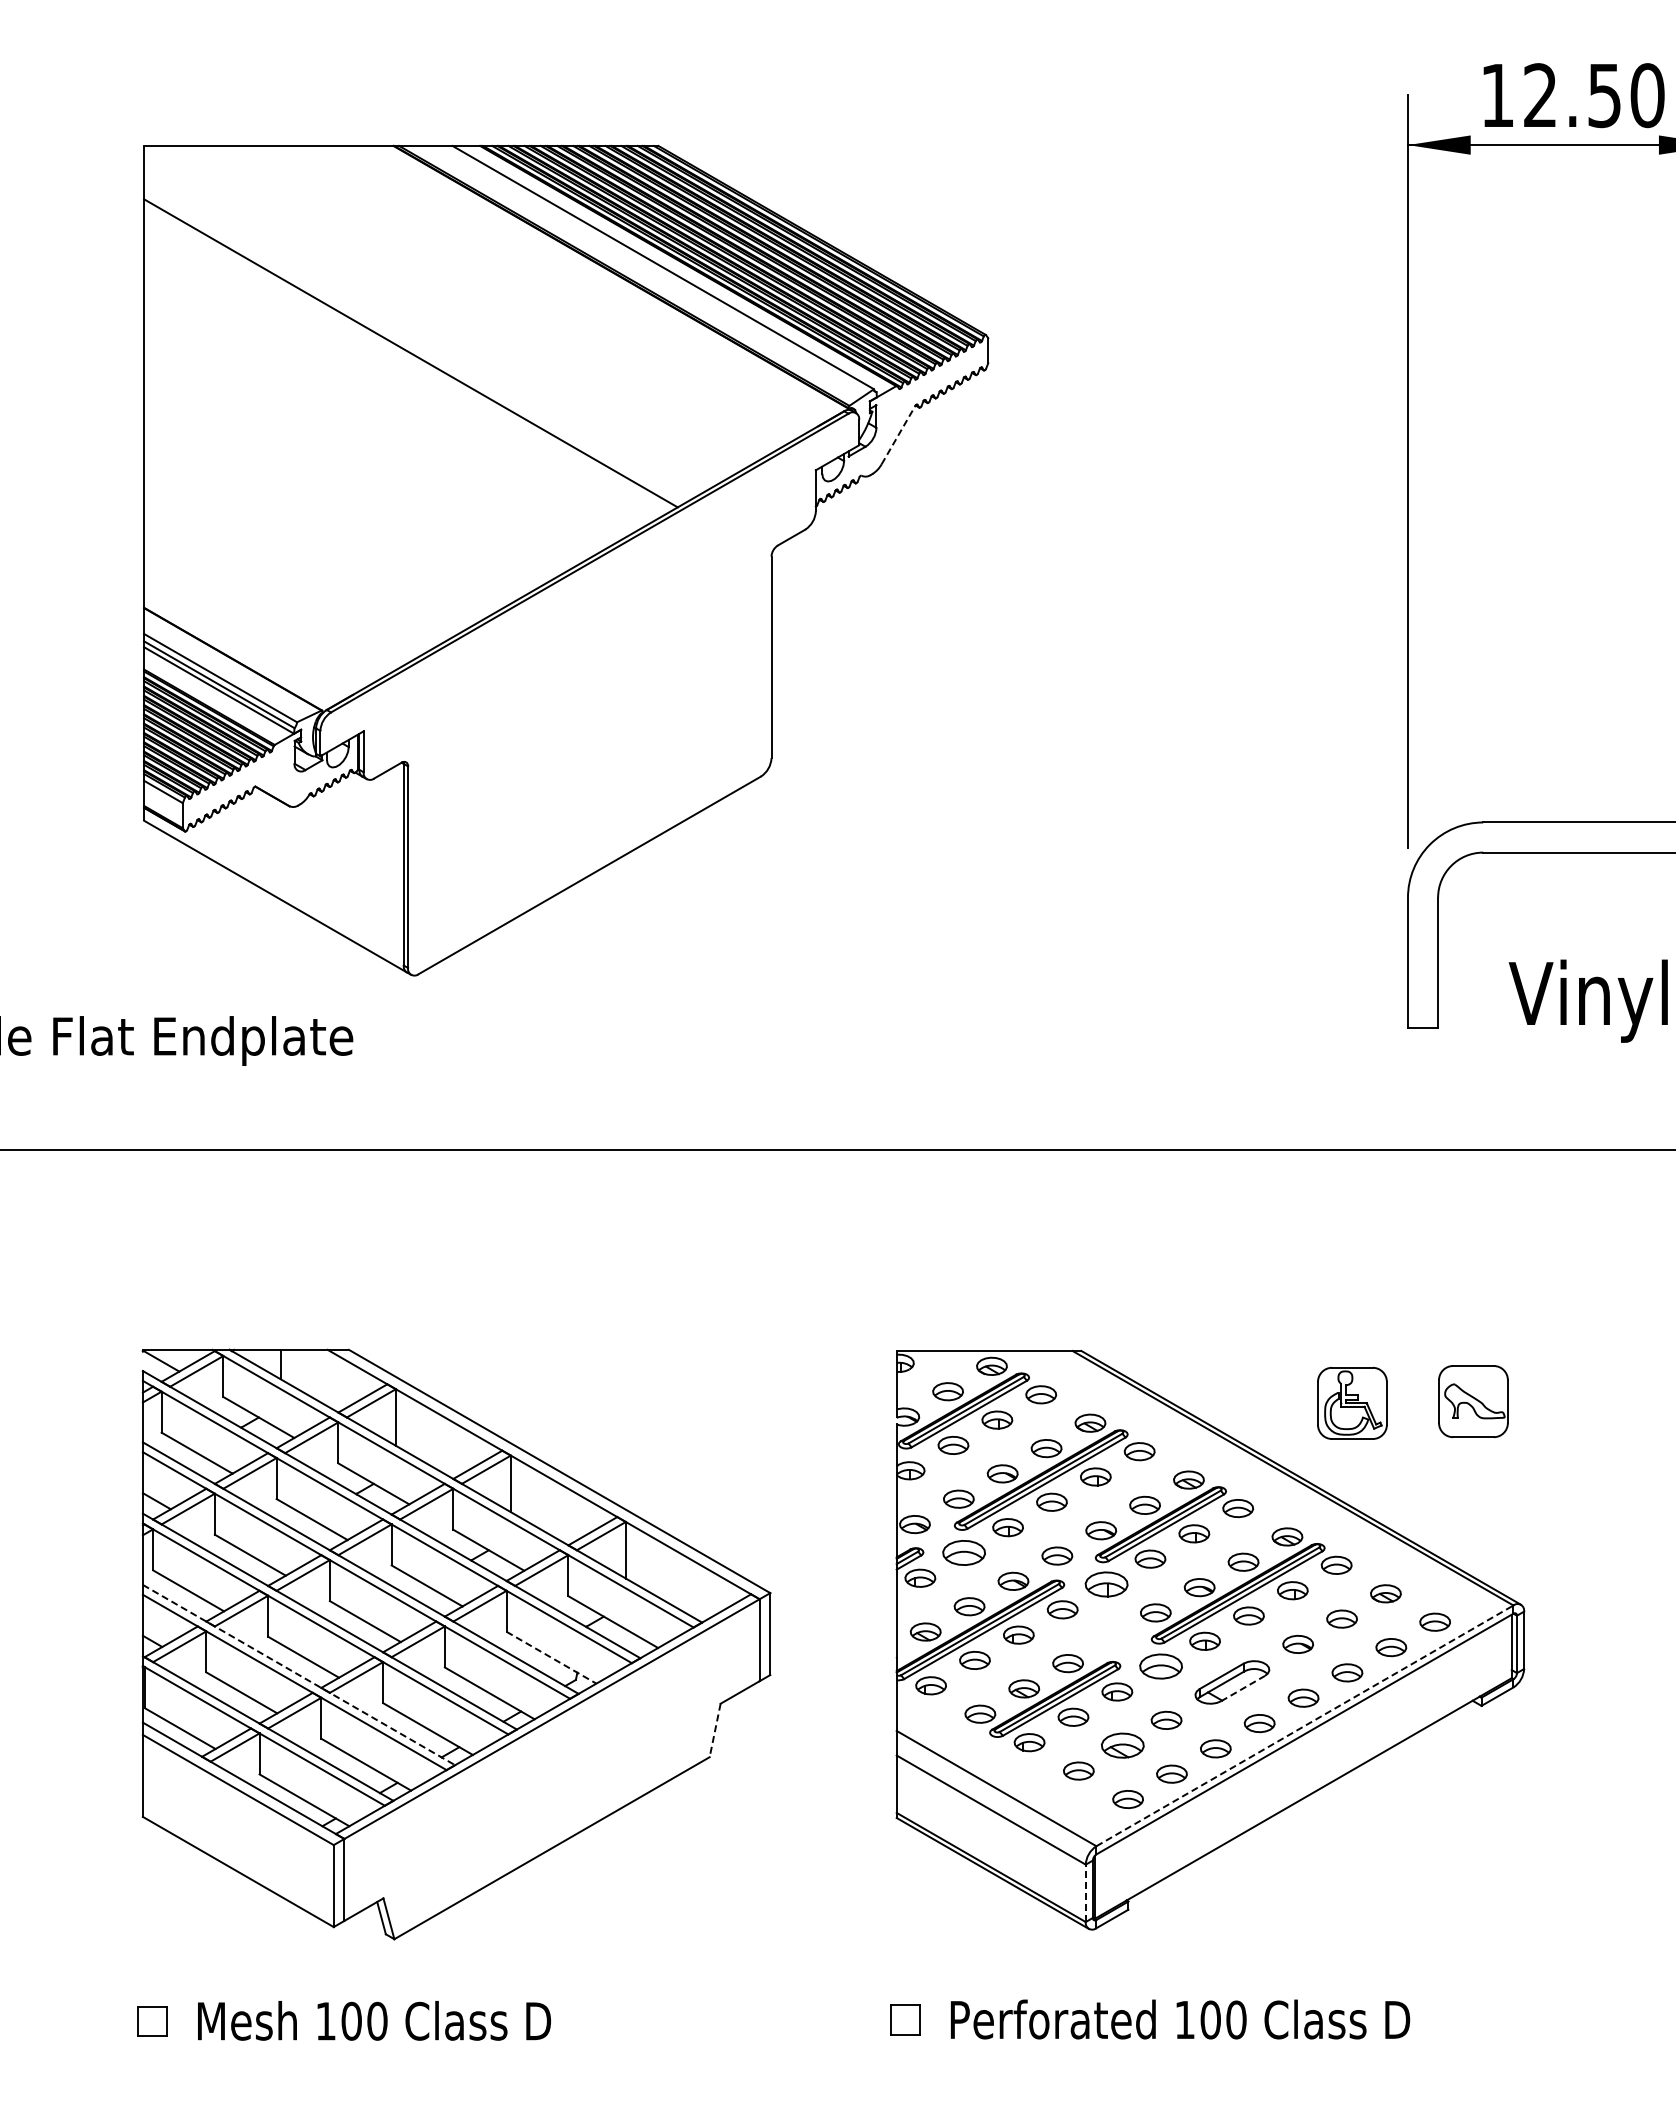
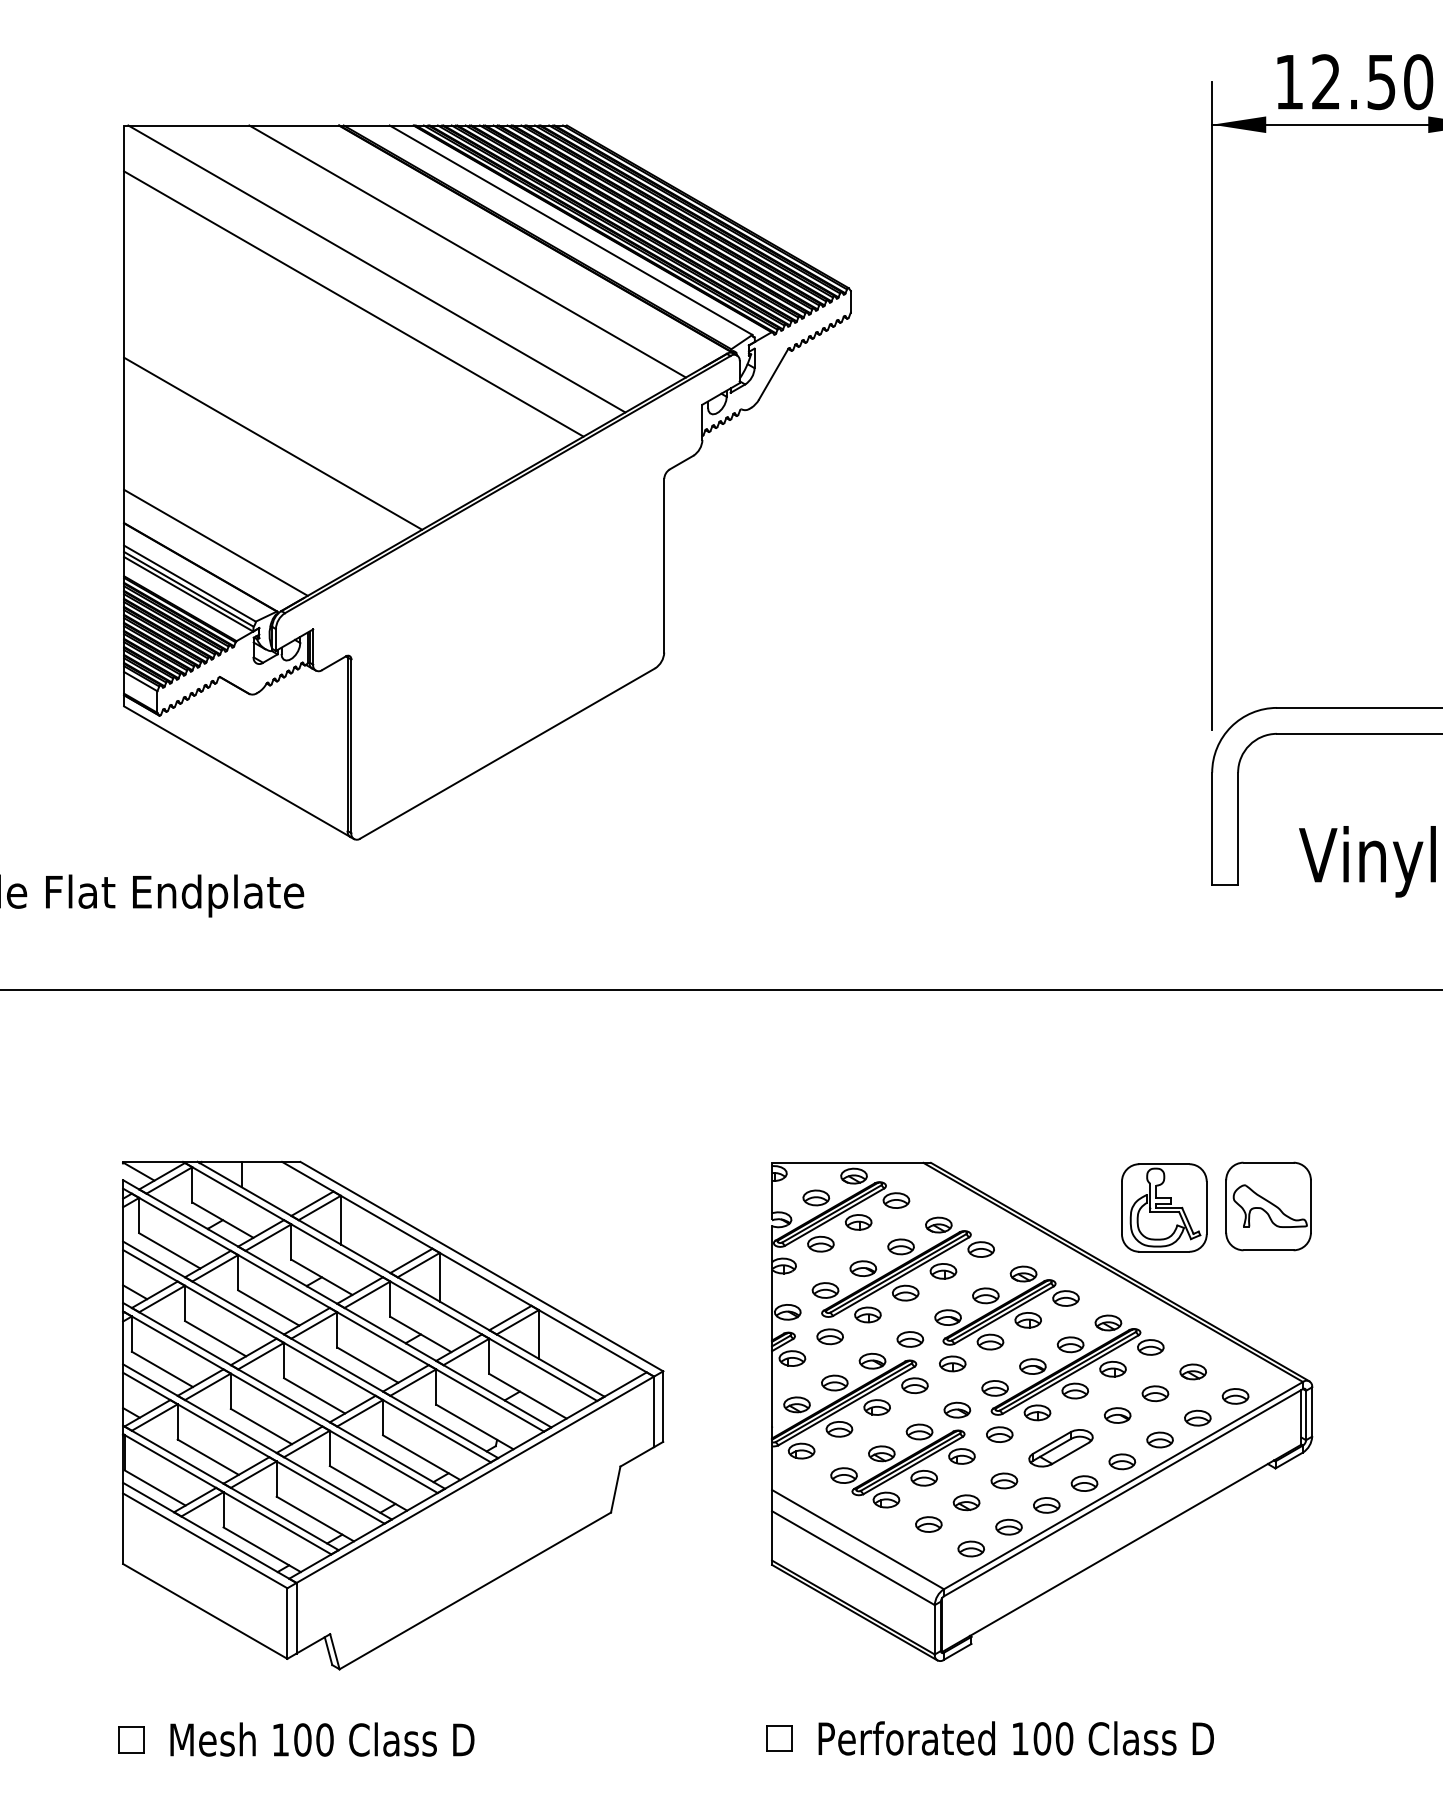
line: (542, 291) -> (467, 250), added
line: (437, 312) -> (376, 268), added
line: (898, 435) -> (773, 374), dashed -> solid
line: (317, 515) -> (273, 443), added
line: (250, 630) -> (215, 542), added
part: (1473, 1401) -> (1268, 1206), size x1.43
part: (1352, 1403) -> (1164, 1208), size x1.43
part: (964, 1552) -> (830, 1336), size x0.71
part: (1106, 1584) -> (952, 1363), size x0.71
part: (1111, 1637) -> (956, 1409), added
line: (551, 1657) -> (474, 1426), dashed -> solid
part: (1161, 1666) -> (1000, 1434), size x0.71
line: (299, 1675) -> (257, 1442), dashed -> solid
line: (1243, 1688) -> (1070, 1453), dashed -> solid
line: (1304, 1725) -> (1123, 1485), dashed -> solid
line: (715, 1730) -> (616, 1489), dashed -> solid
part: (1122, 1745) -> (966, 1502), size x0.71
line: (1085, 1893) -> (934, 1629), dashed -> solid

